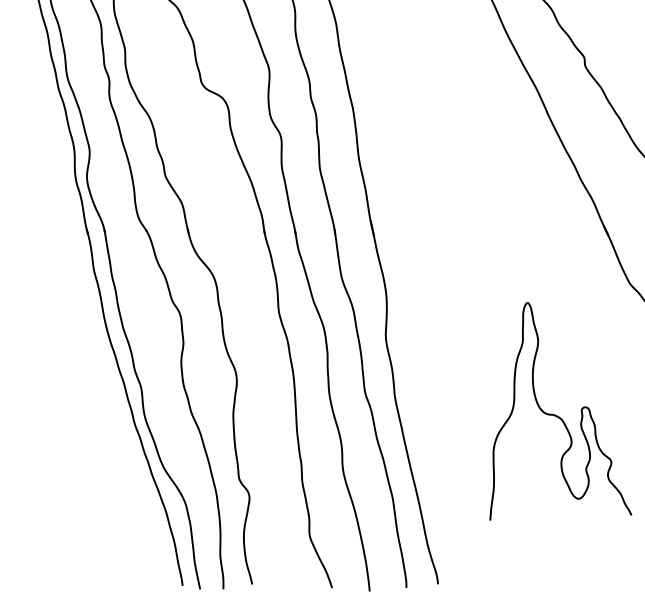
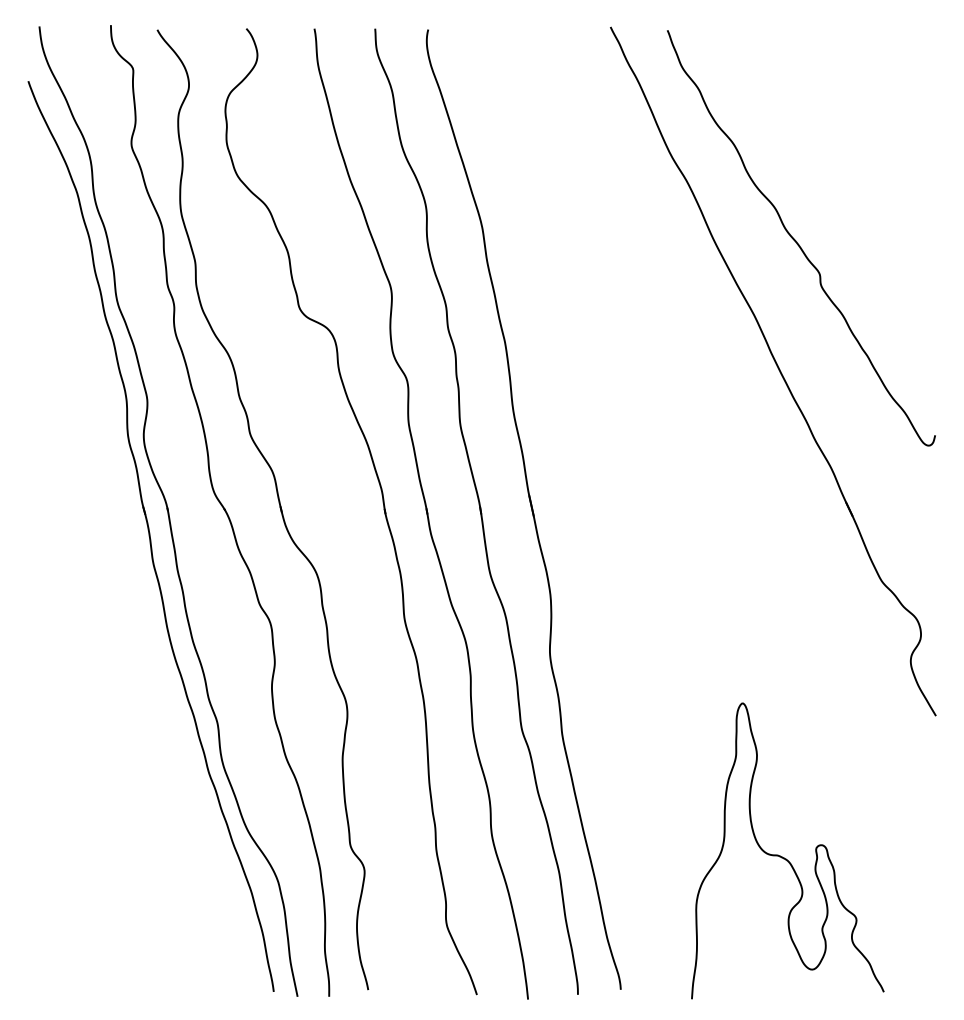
curve: (558, 416) -> (784, 857), moved

